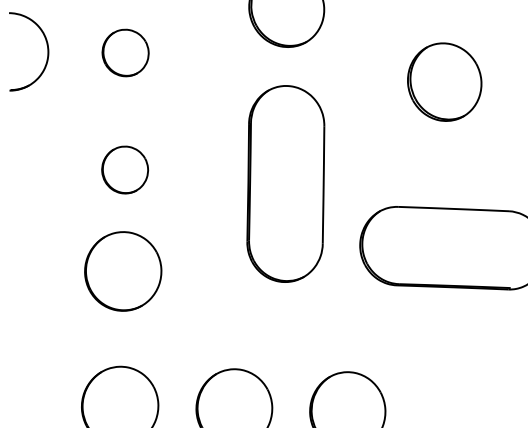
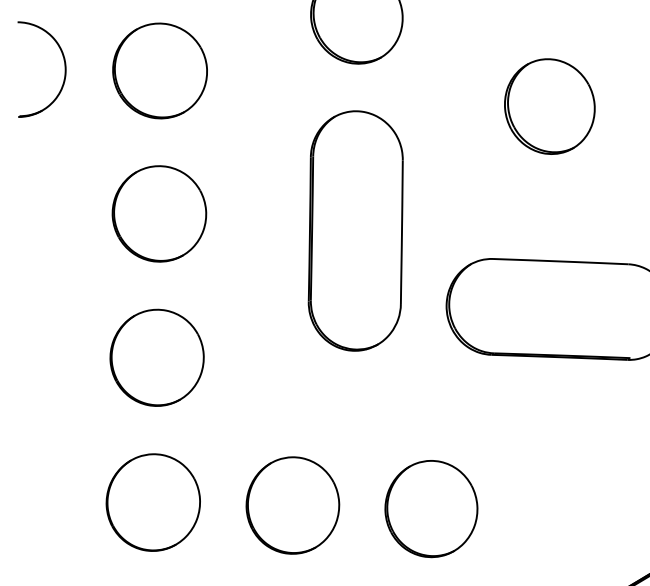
part: (125, 52) -> (159, 70), size x1.67
part: (125, 169) -> (159, 213), size x1.67
part: (122, 271) -> (156, 357), moved

